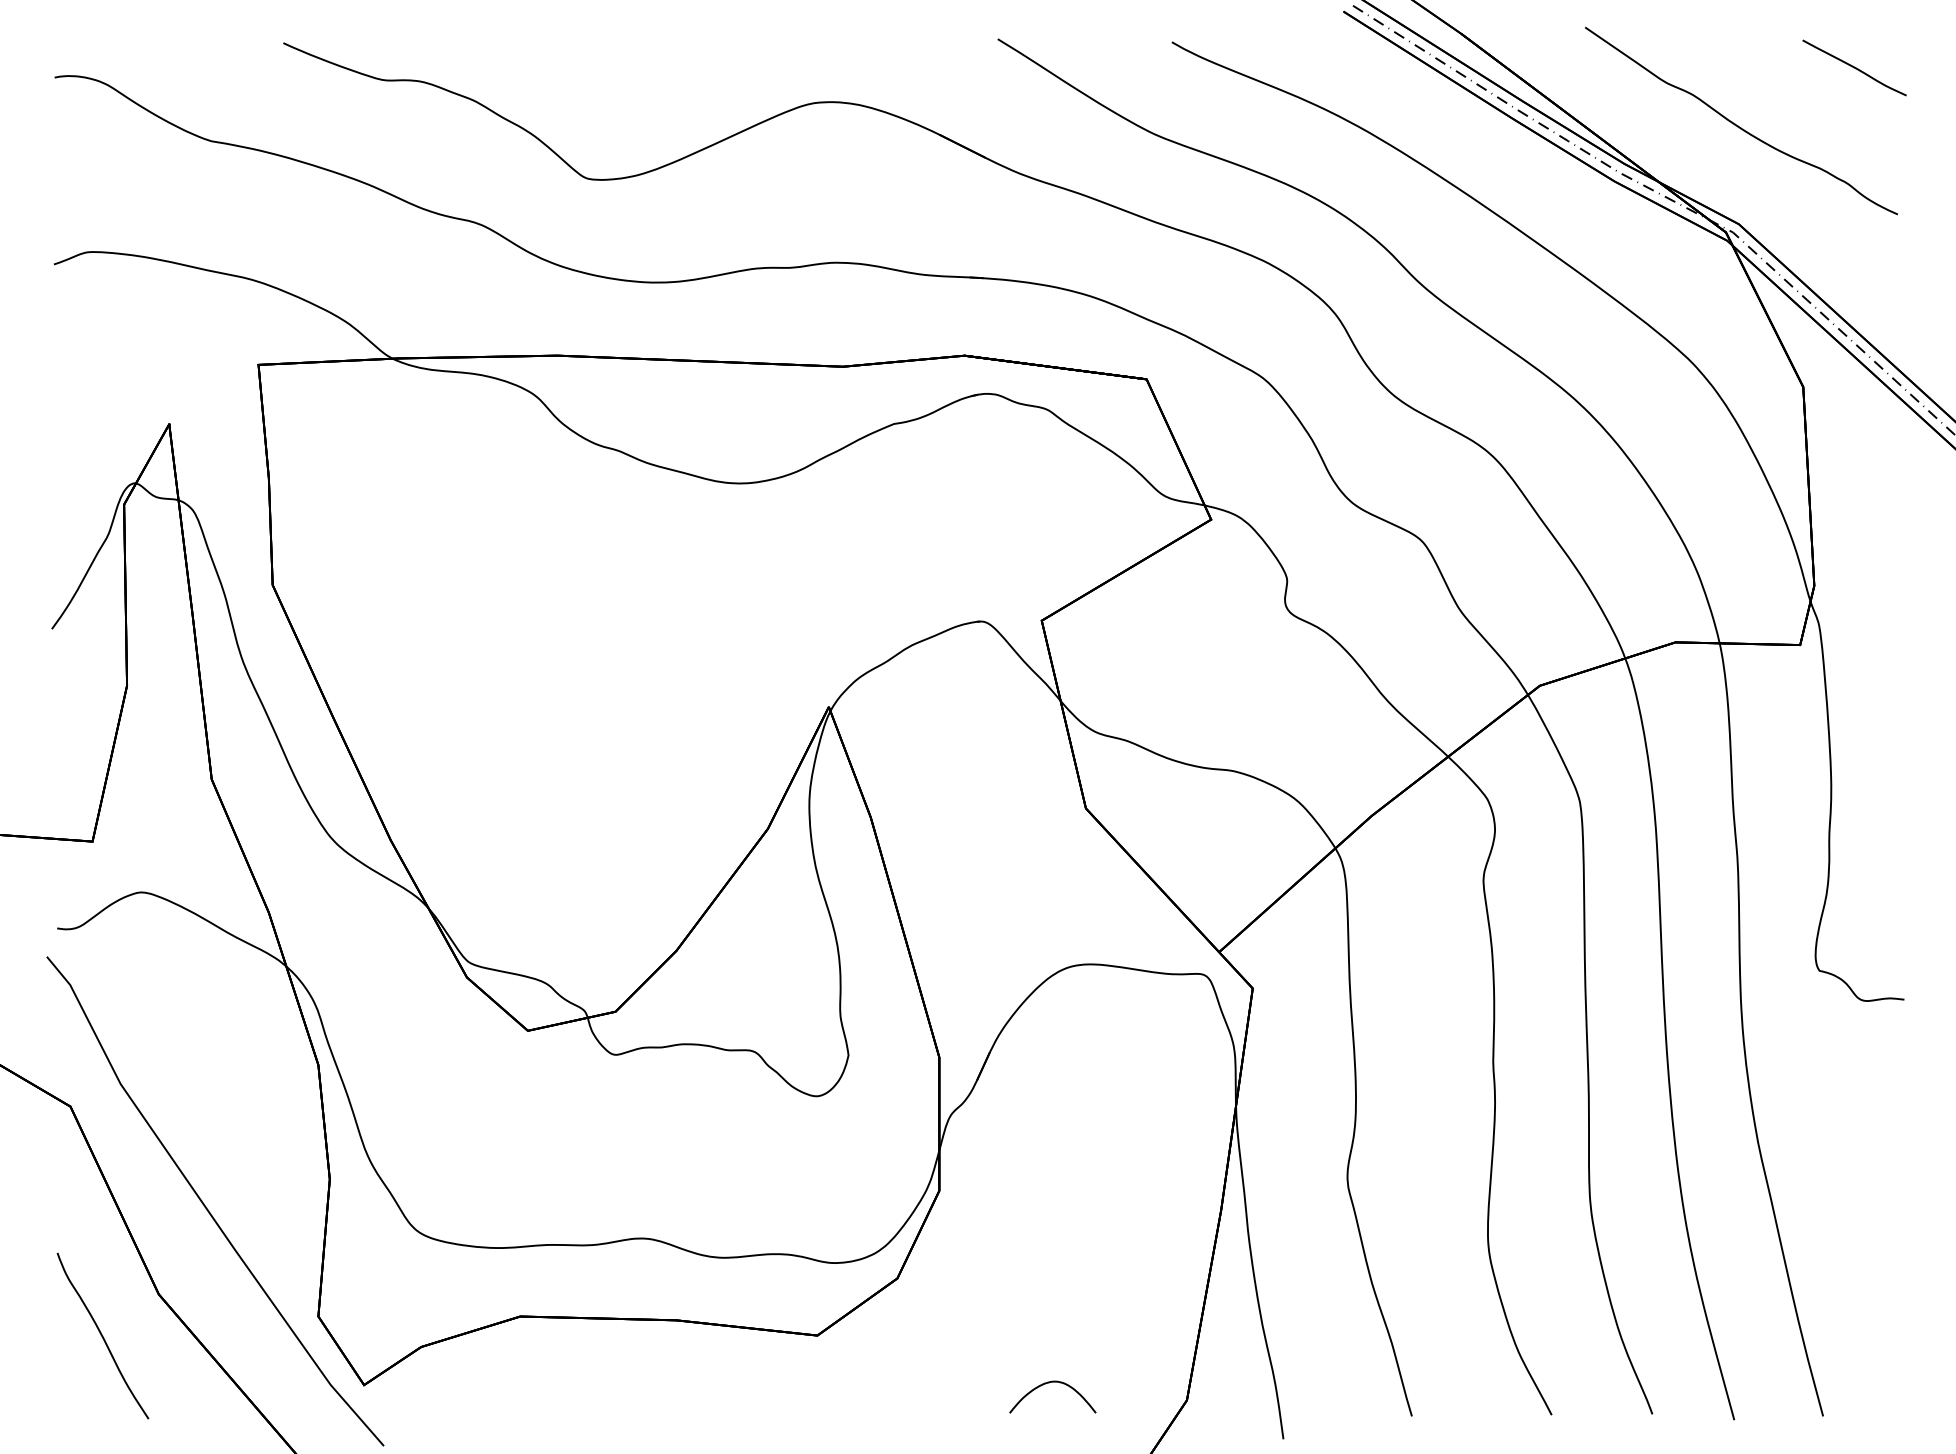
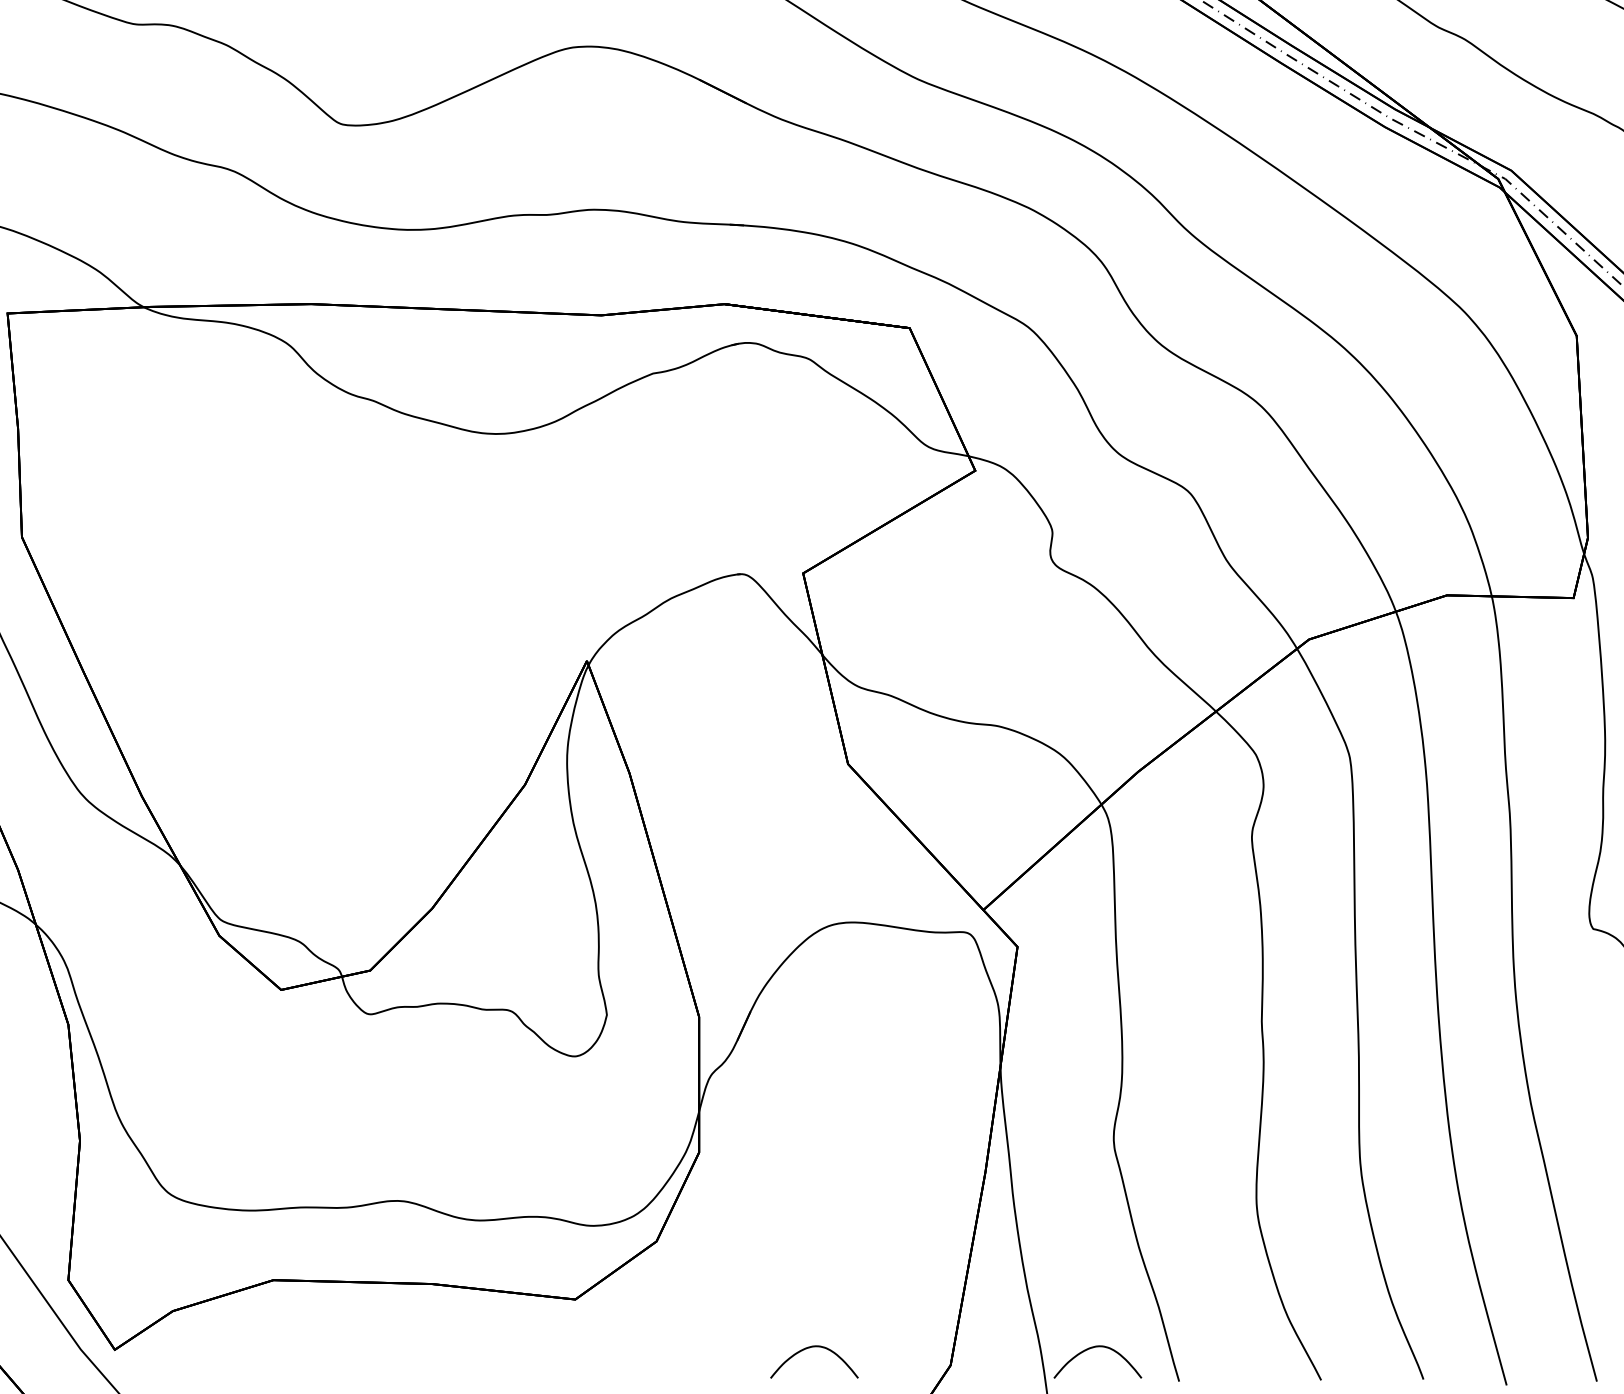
curve: (1328, 1383) -> (1094, 1348), added

